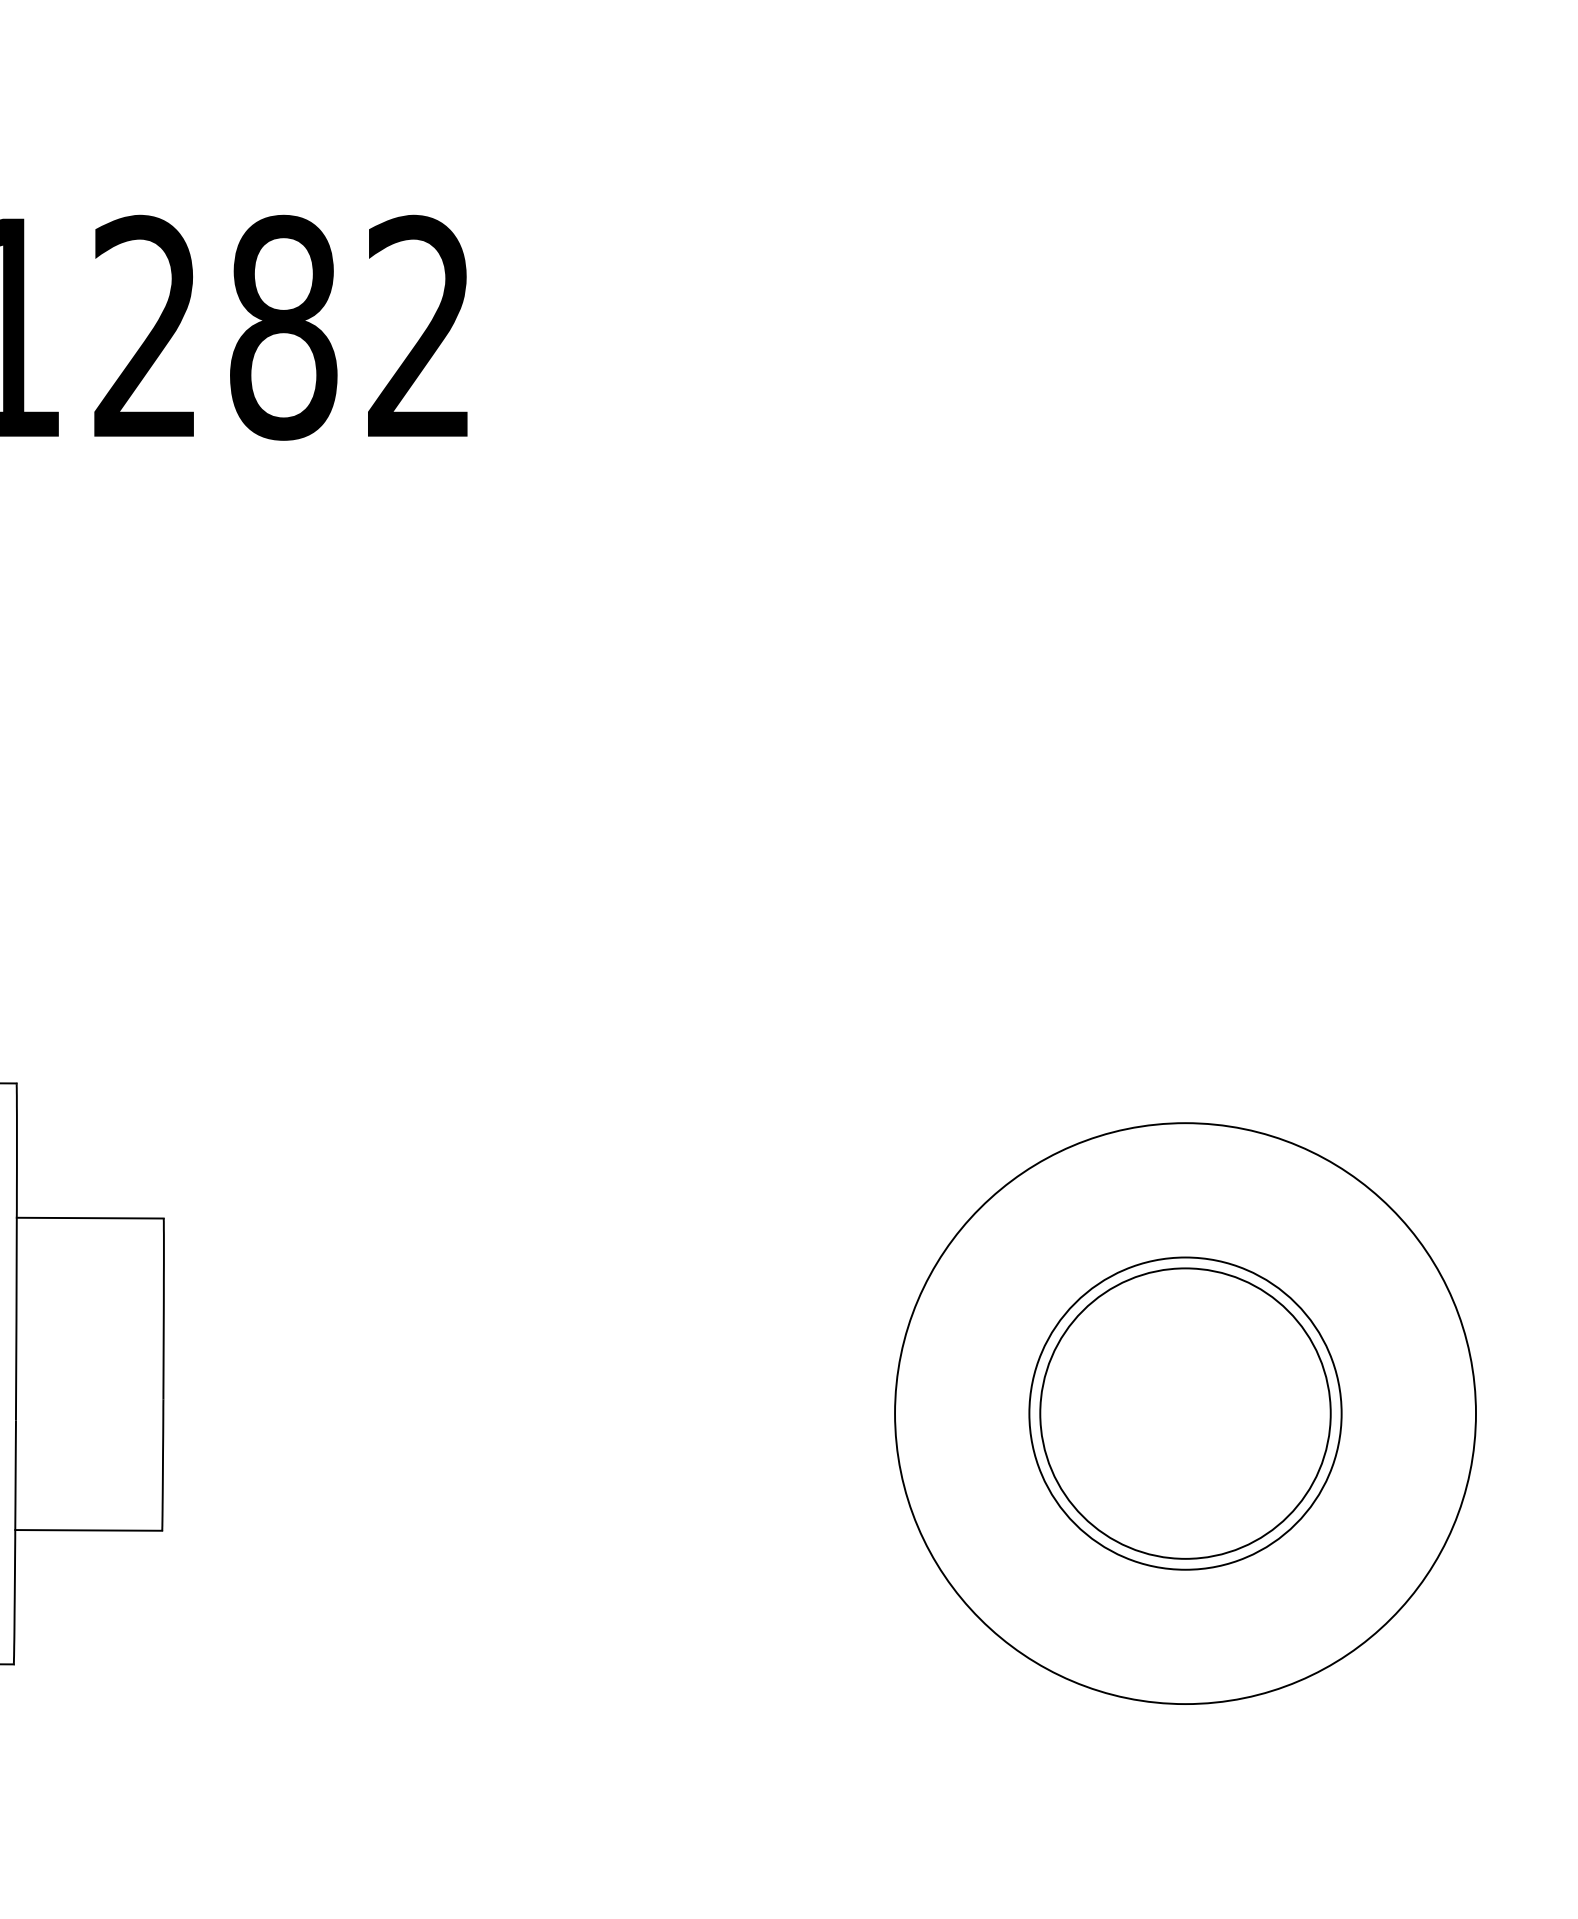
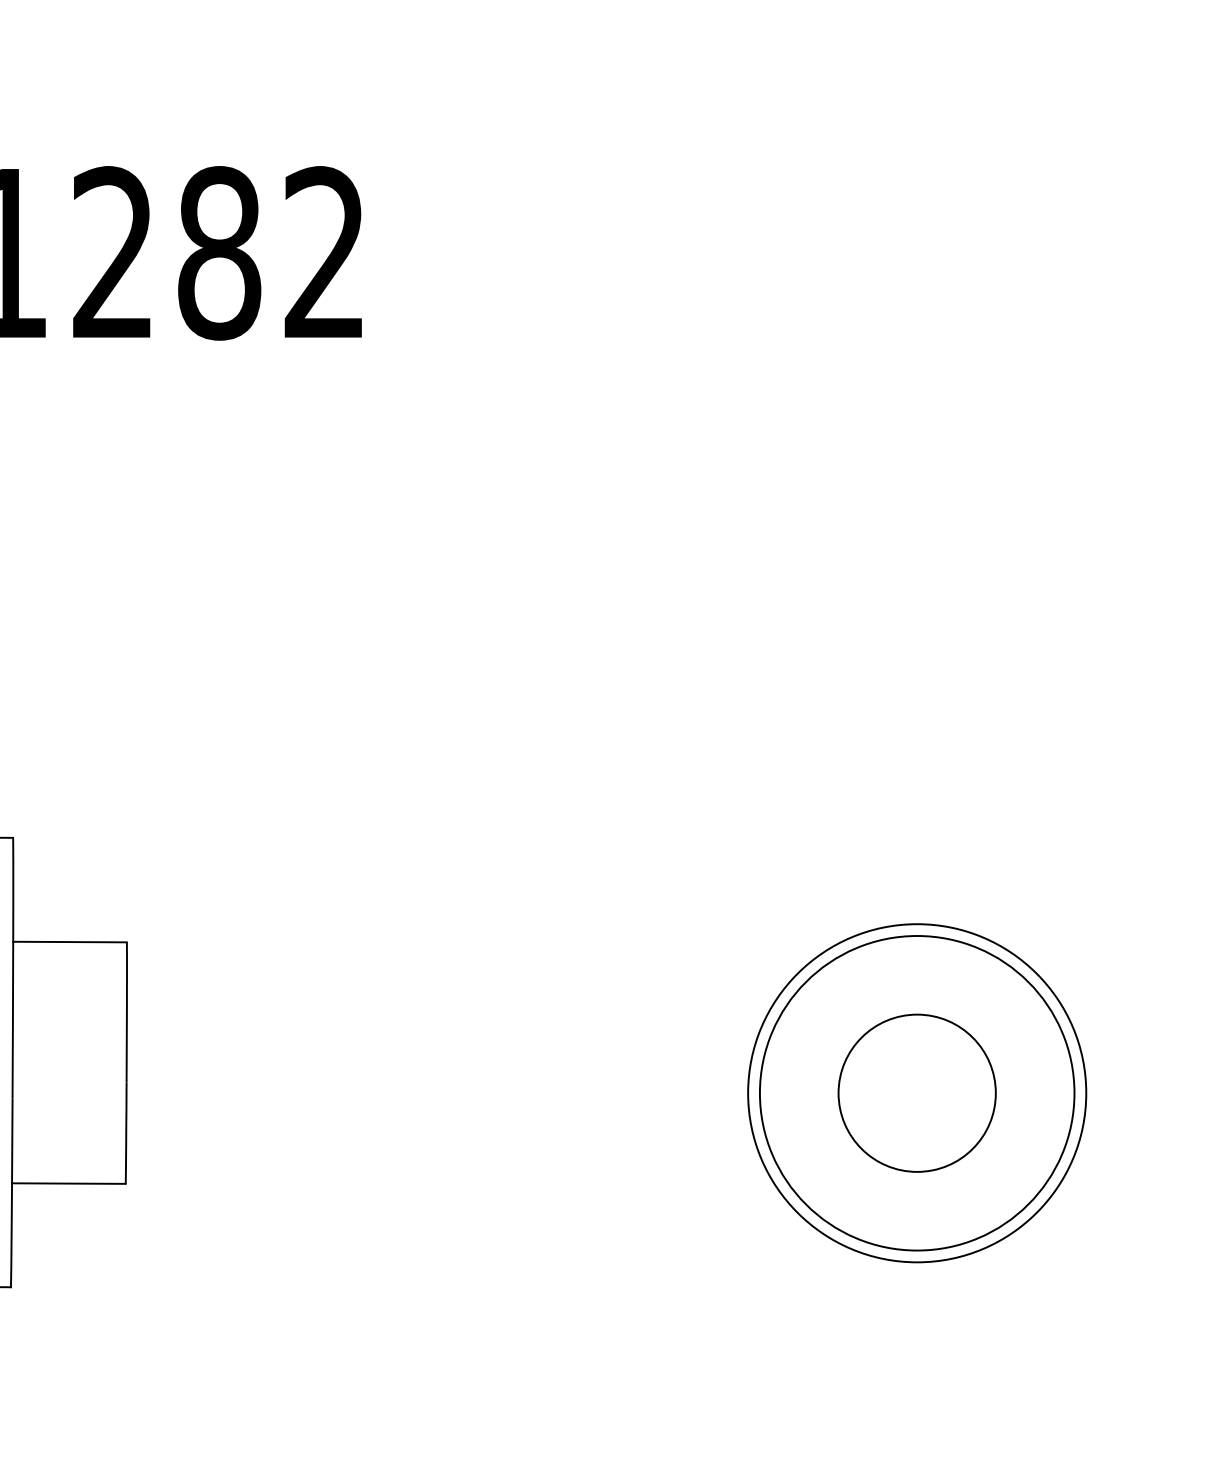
circle: (1185, 1413) -> (917, 1093), size x0.7
circle: (1185, 1413) -> (917, 1093), size x0.7
circle: (1185, 1413) -> (917, 1093), size x1.4

